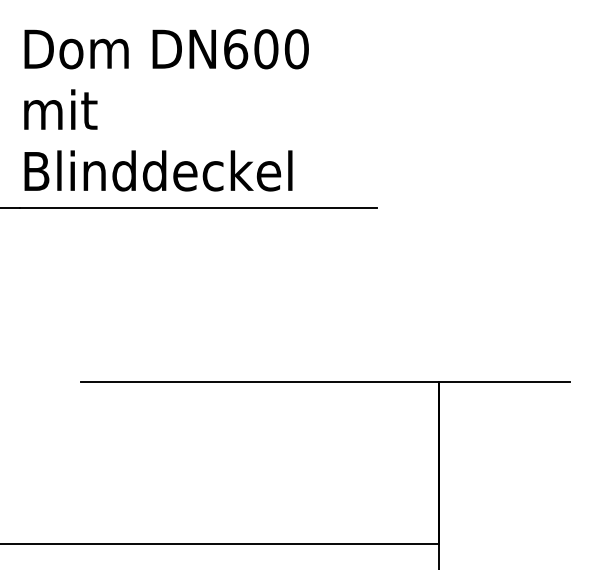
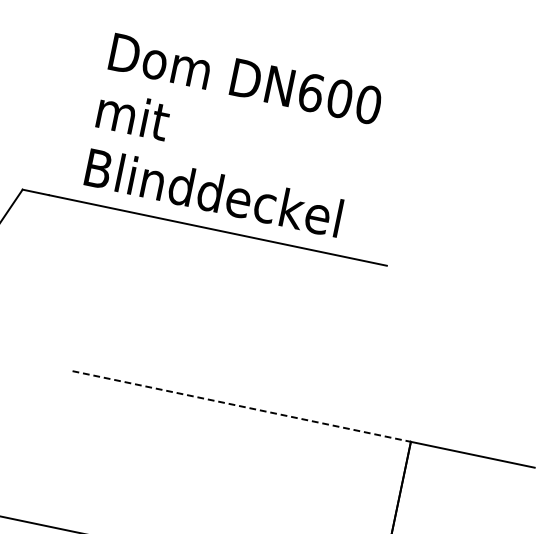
text: (166, 110) -> (233, 137), moved
line: (260, 381) -> (242, 406), solid -> dashed

